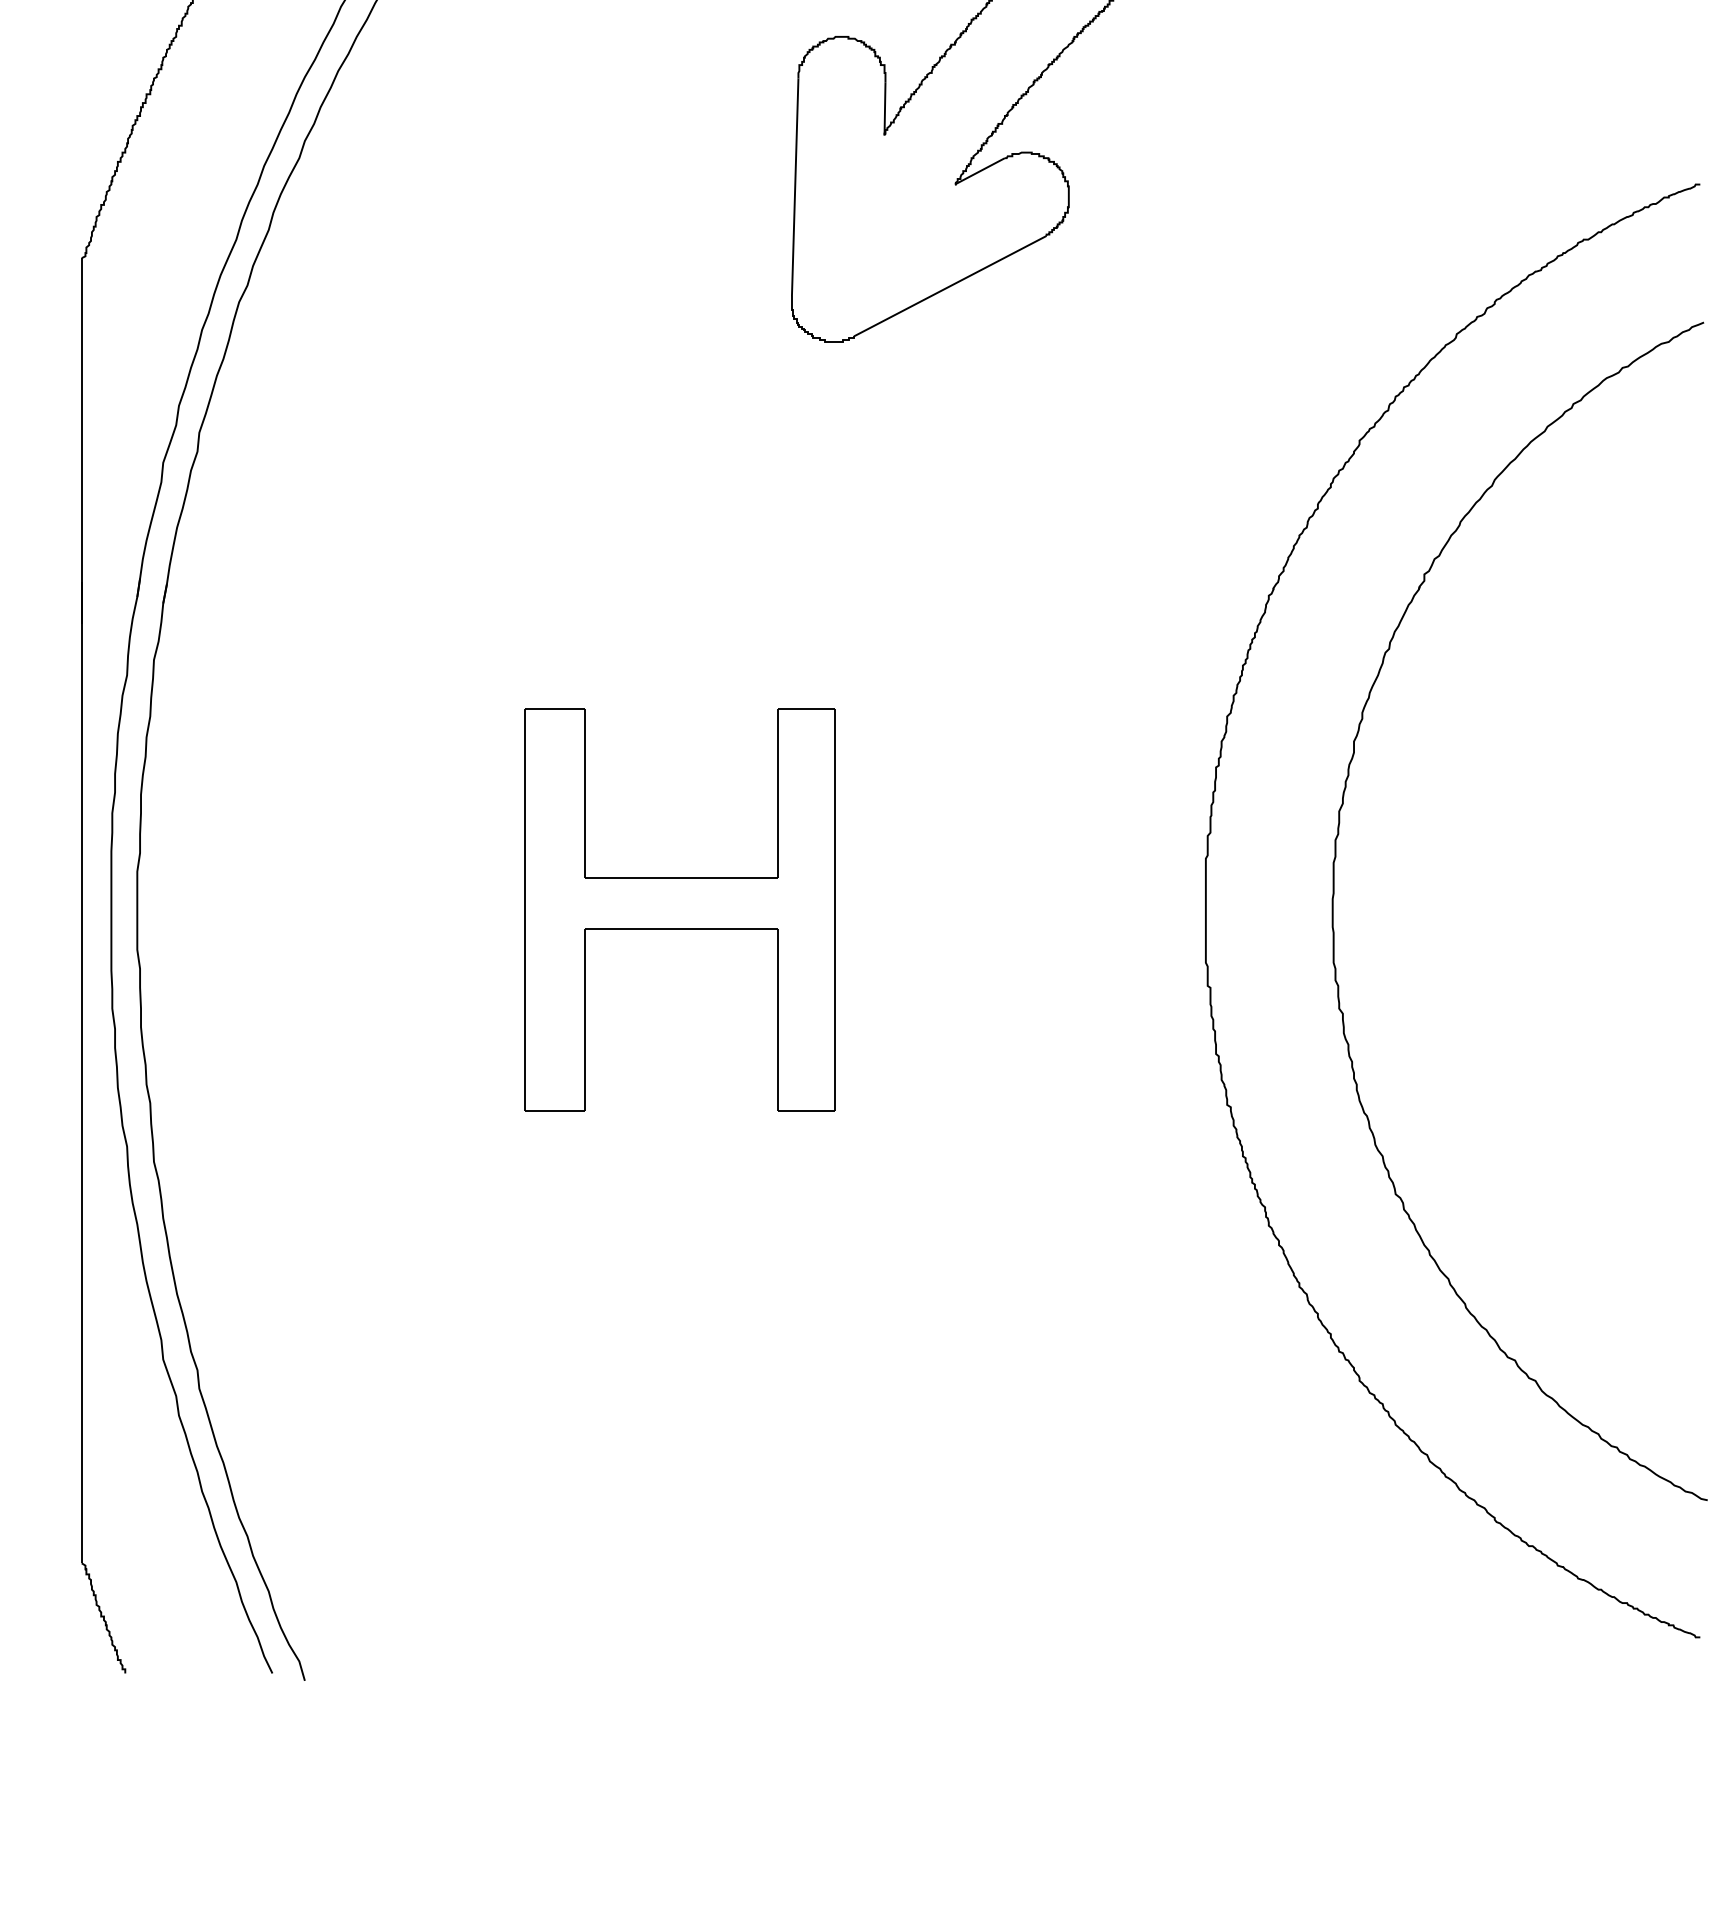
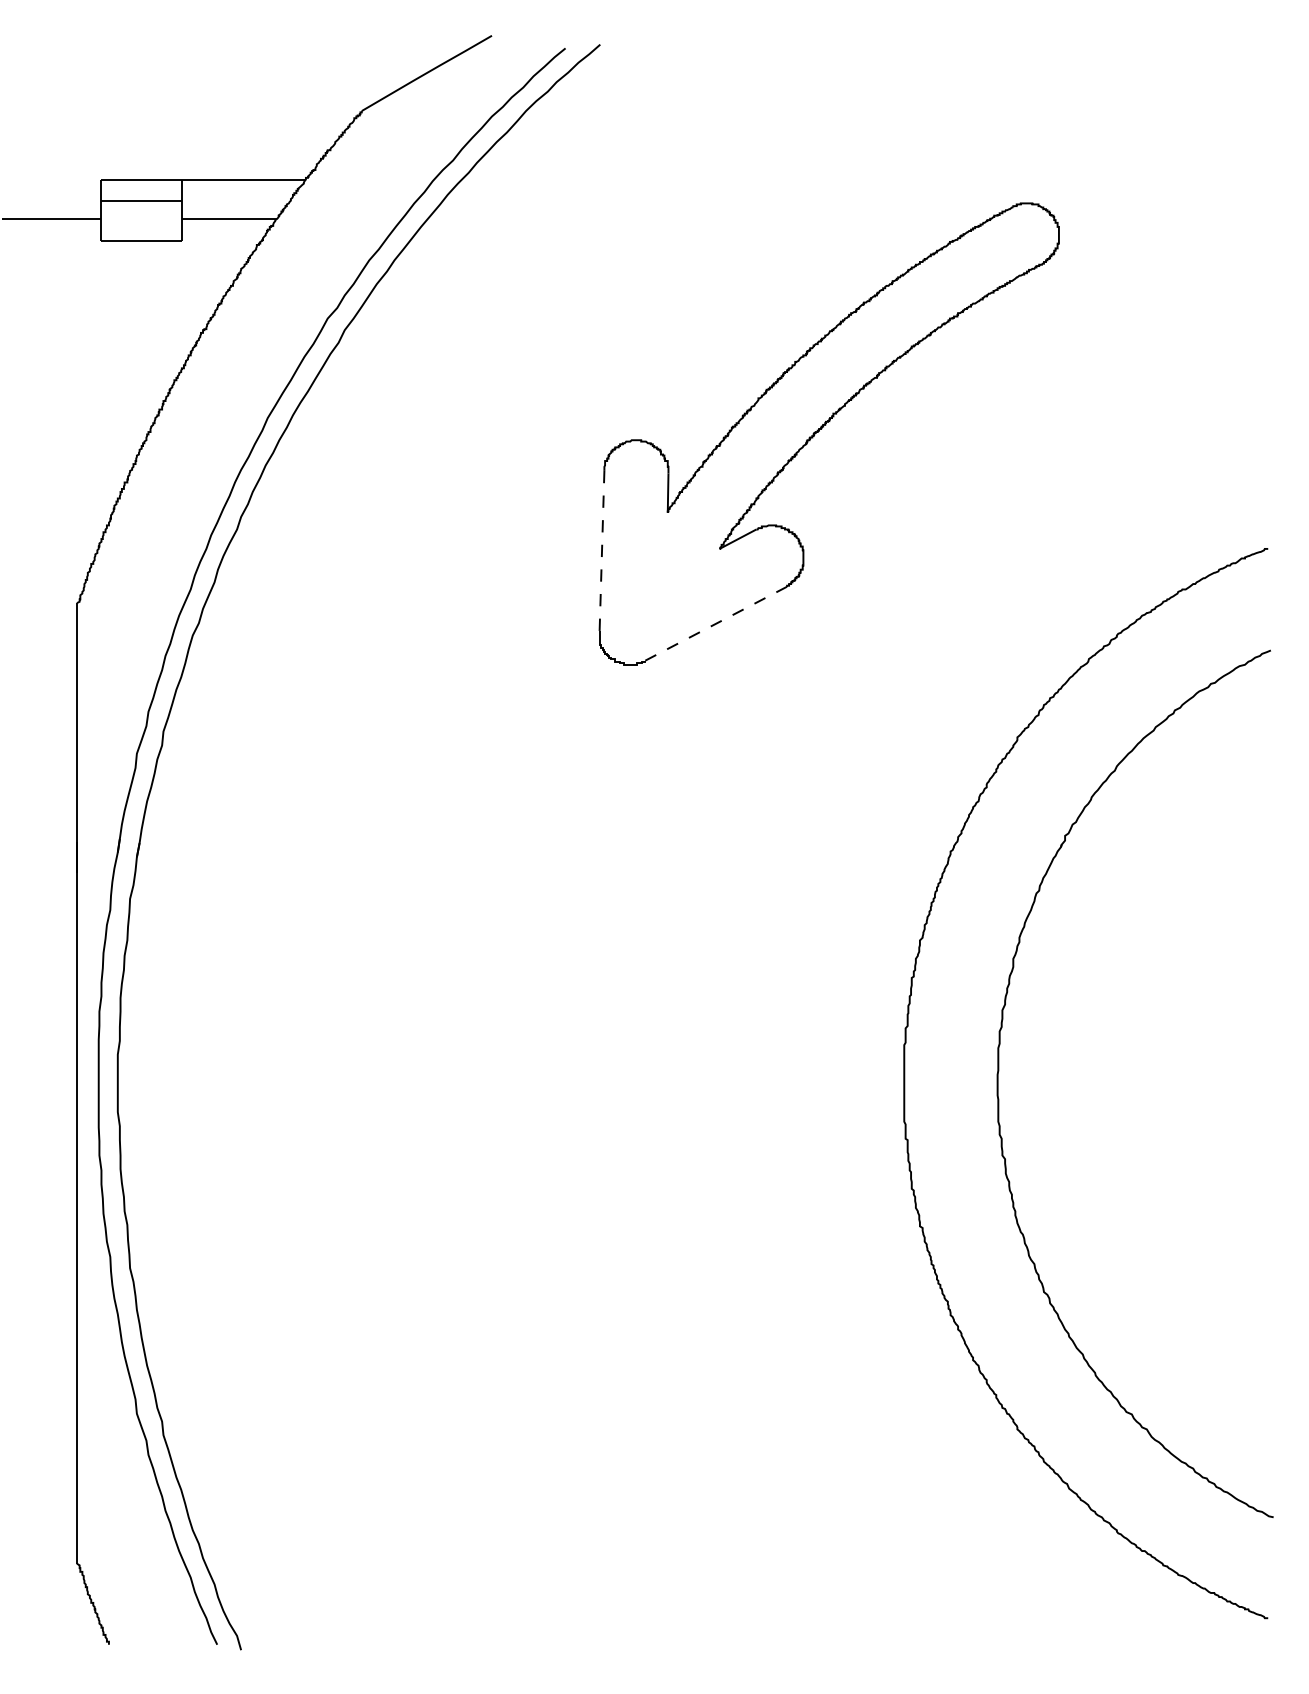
line: (795, 188) -> (602, 551), solid -> dashed
line: (950, 285) -> (716, 623), solid -> dashed
part: (680, 909) -> (517, 1082), removed

